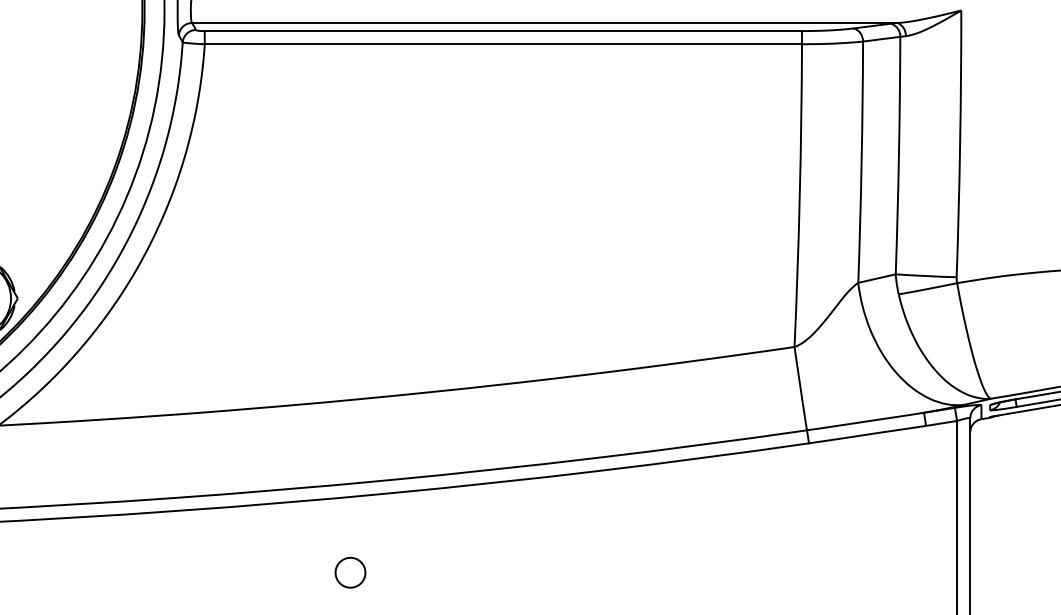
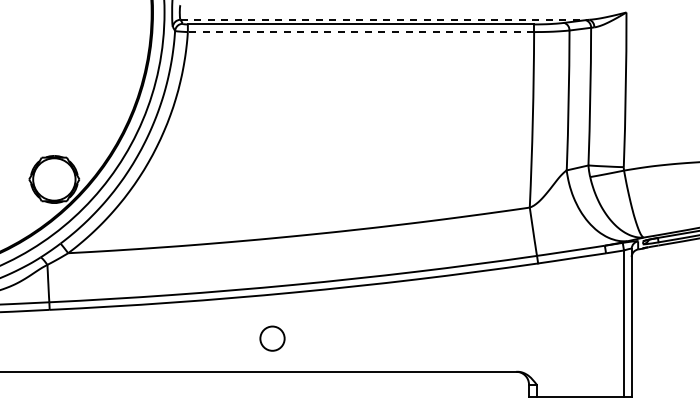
line: (545, 22) -> (385, 19), solid -> dashed
line: (502, 44) -> (360, 32), solid -> dashed
circle: (349, 571) -> (271, 337), size x1.4

